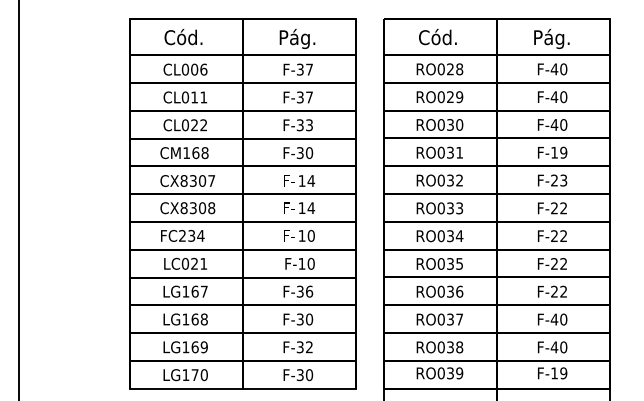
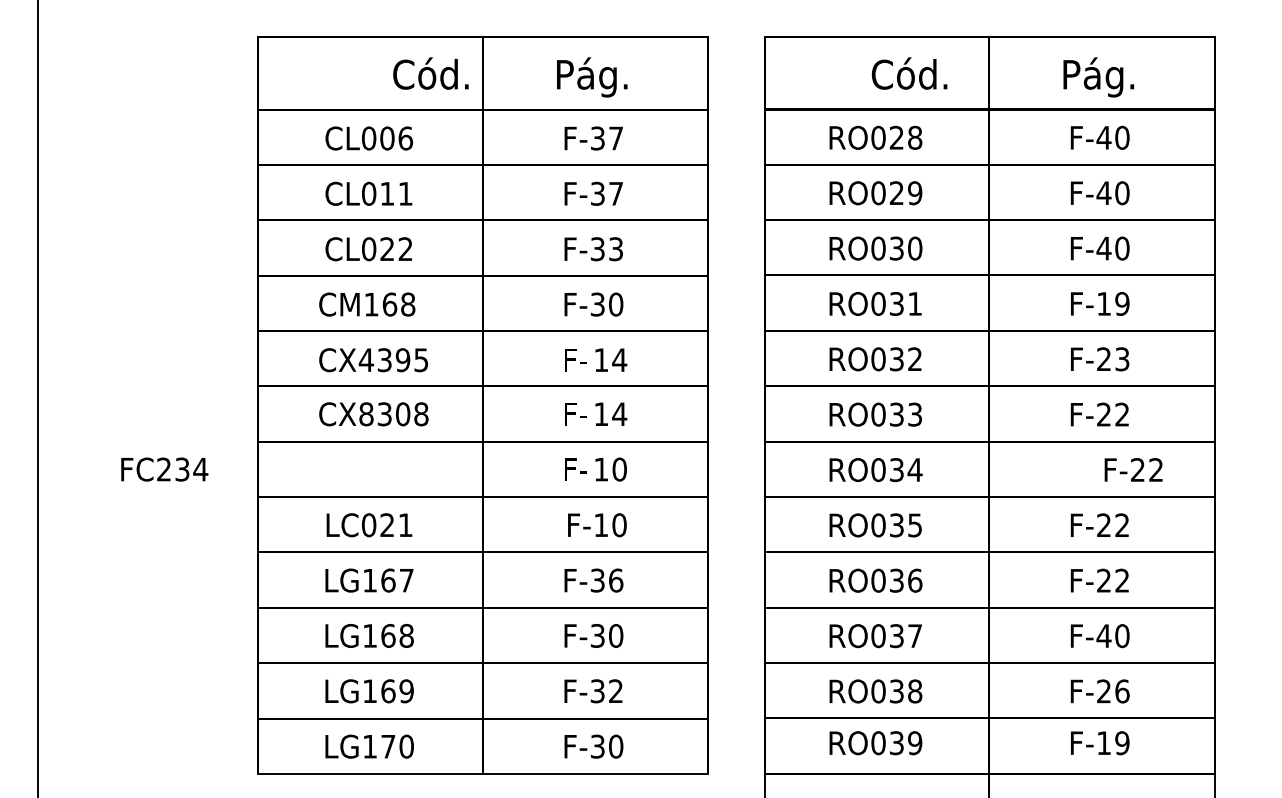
text: (183, 37) -> (430, 74), moved
text: (437, 37) -> (908, 74), moved
text: (197, 180) -> (393, 359), CX8307 -> CX4395
text: (182, 235) -> (164, 468), moved
text: (552, 235) -> (1133, 468), moved
text: (558, 347) -> (1111, 691), F-40 -> F-26

